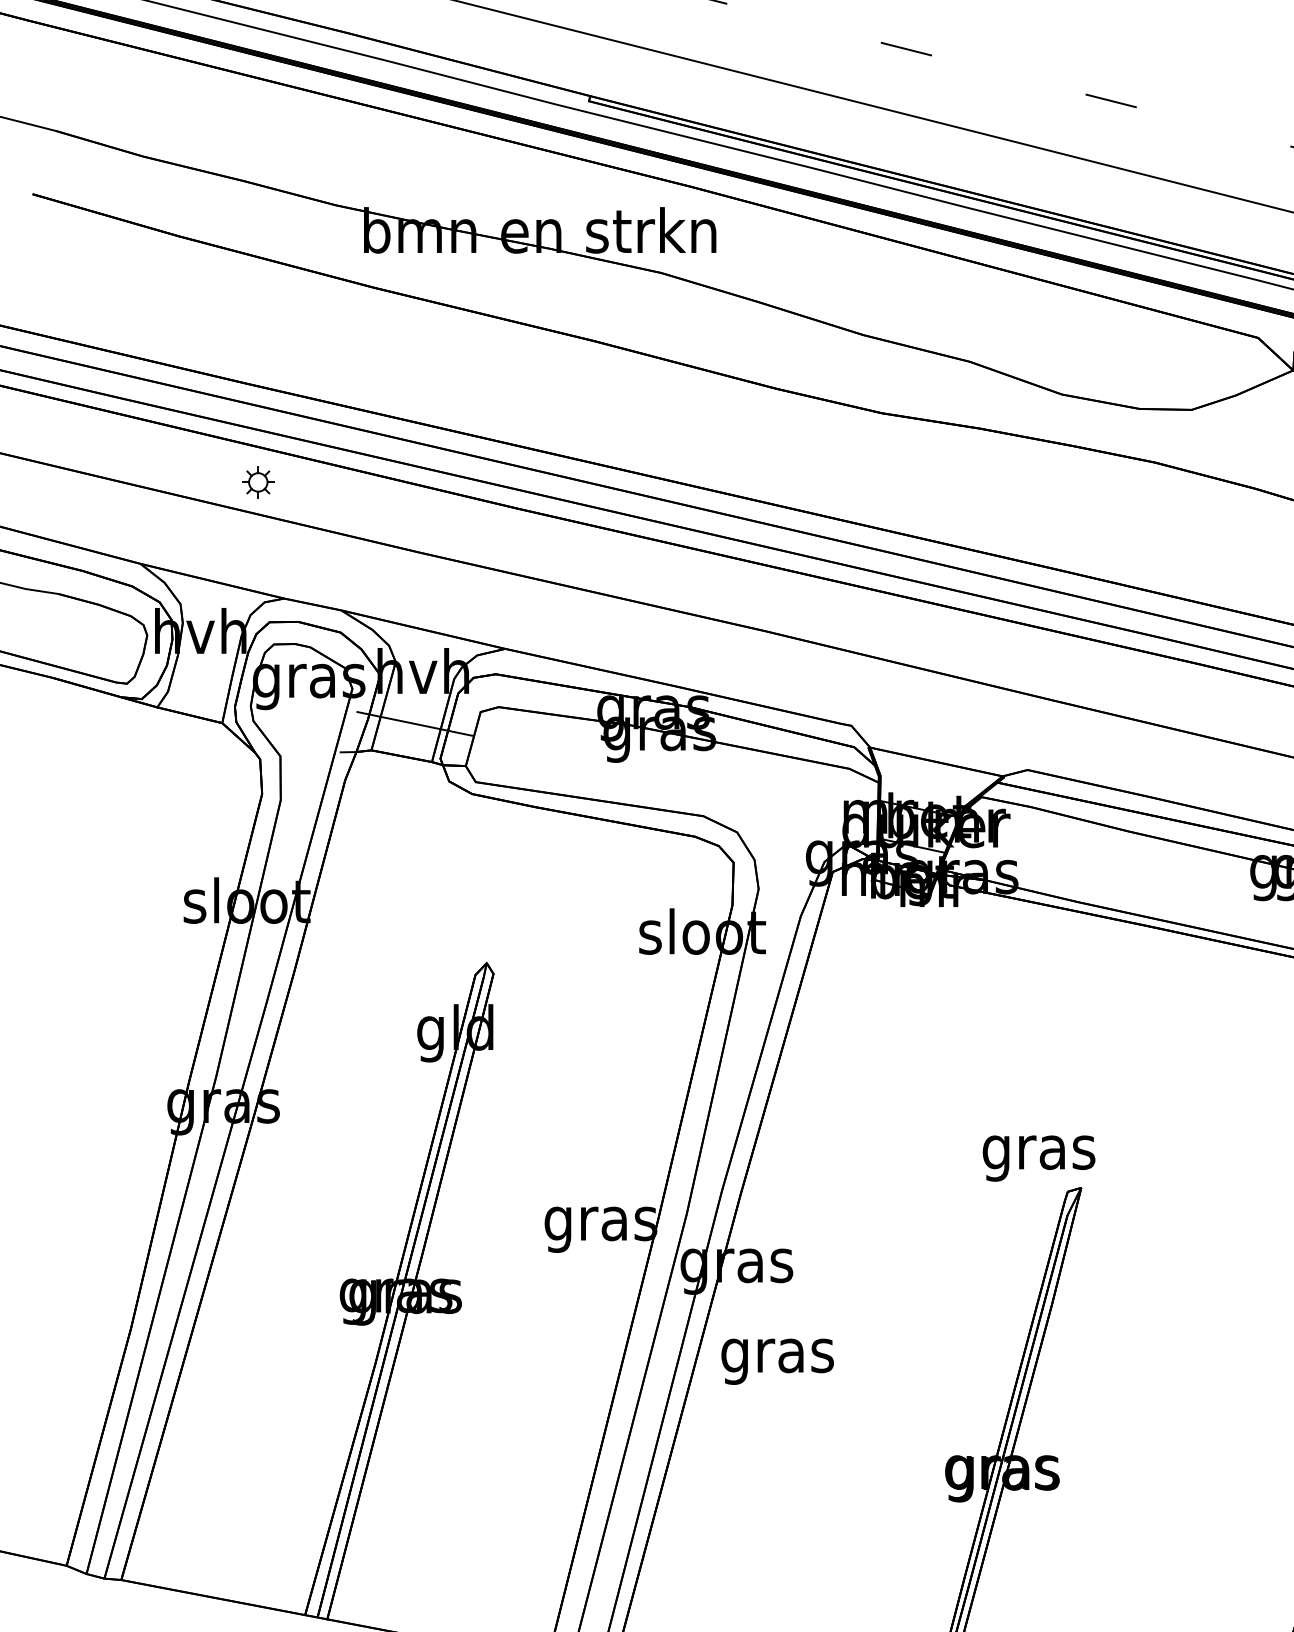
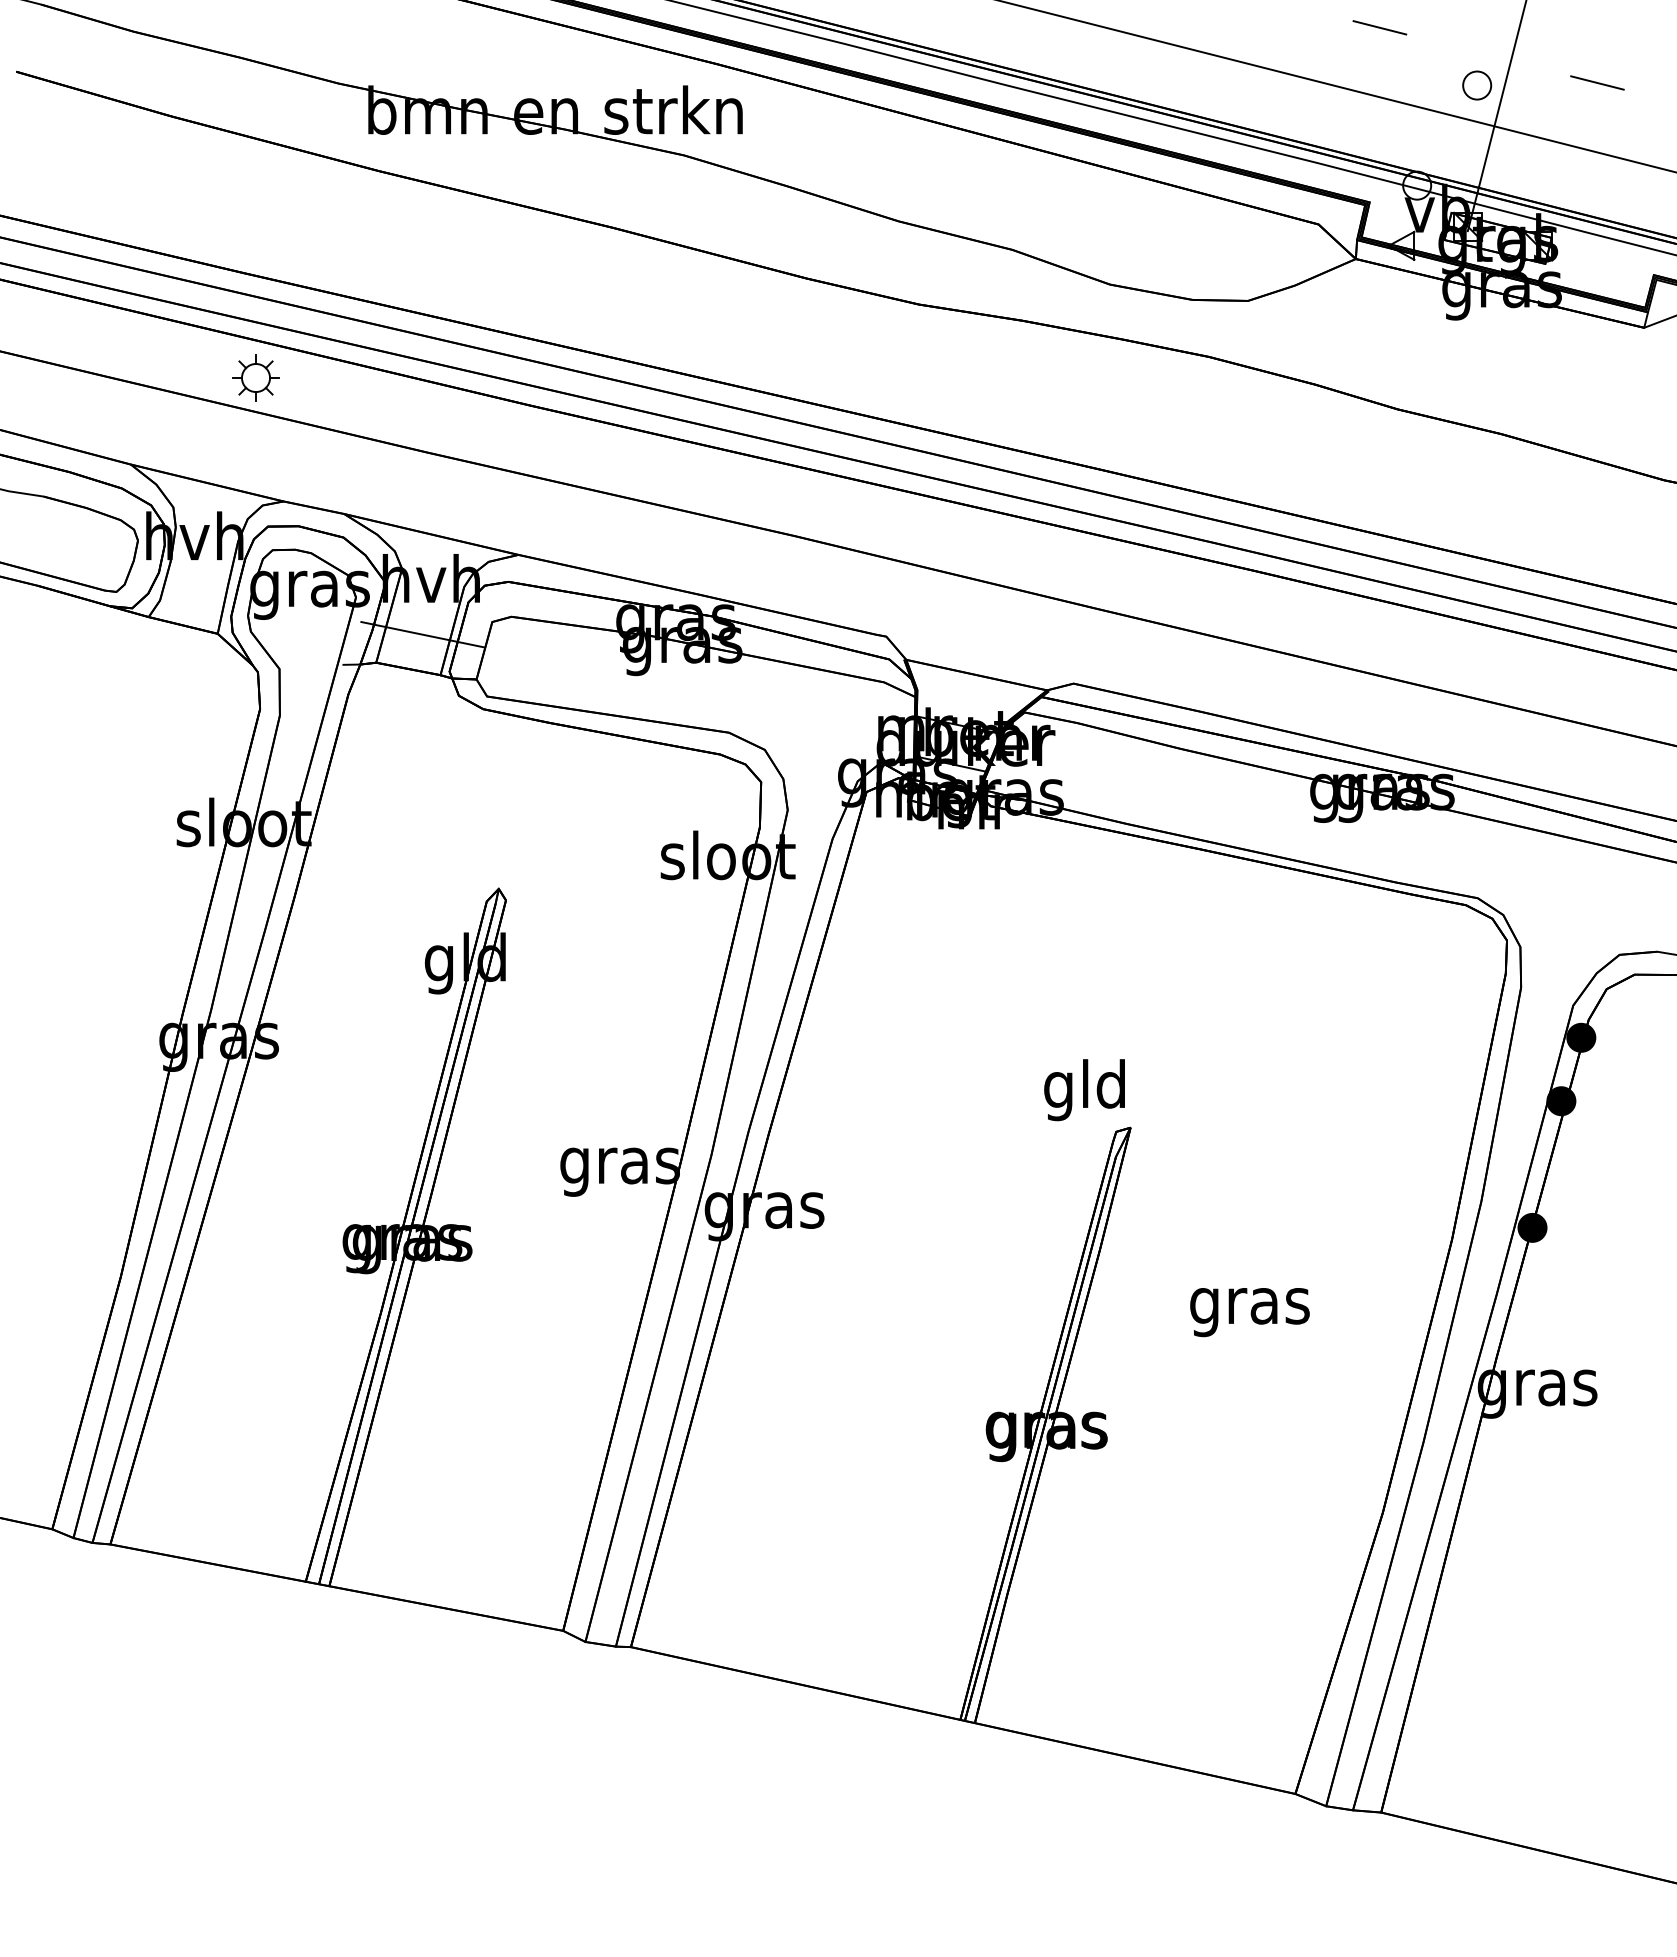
part: (257, 481) -> (255, 377), size x1.43
text: (1038, 1152) -> (1085, 1090), gras -> gld
text: (777, 1361) -> (1249, 1312), moved

